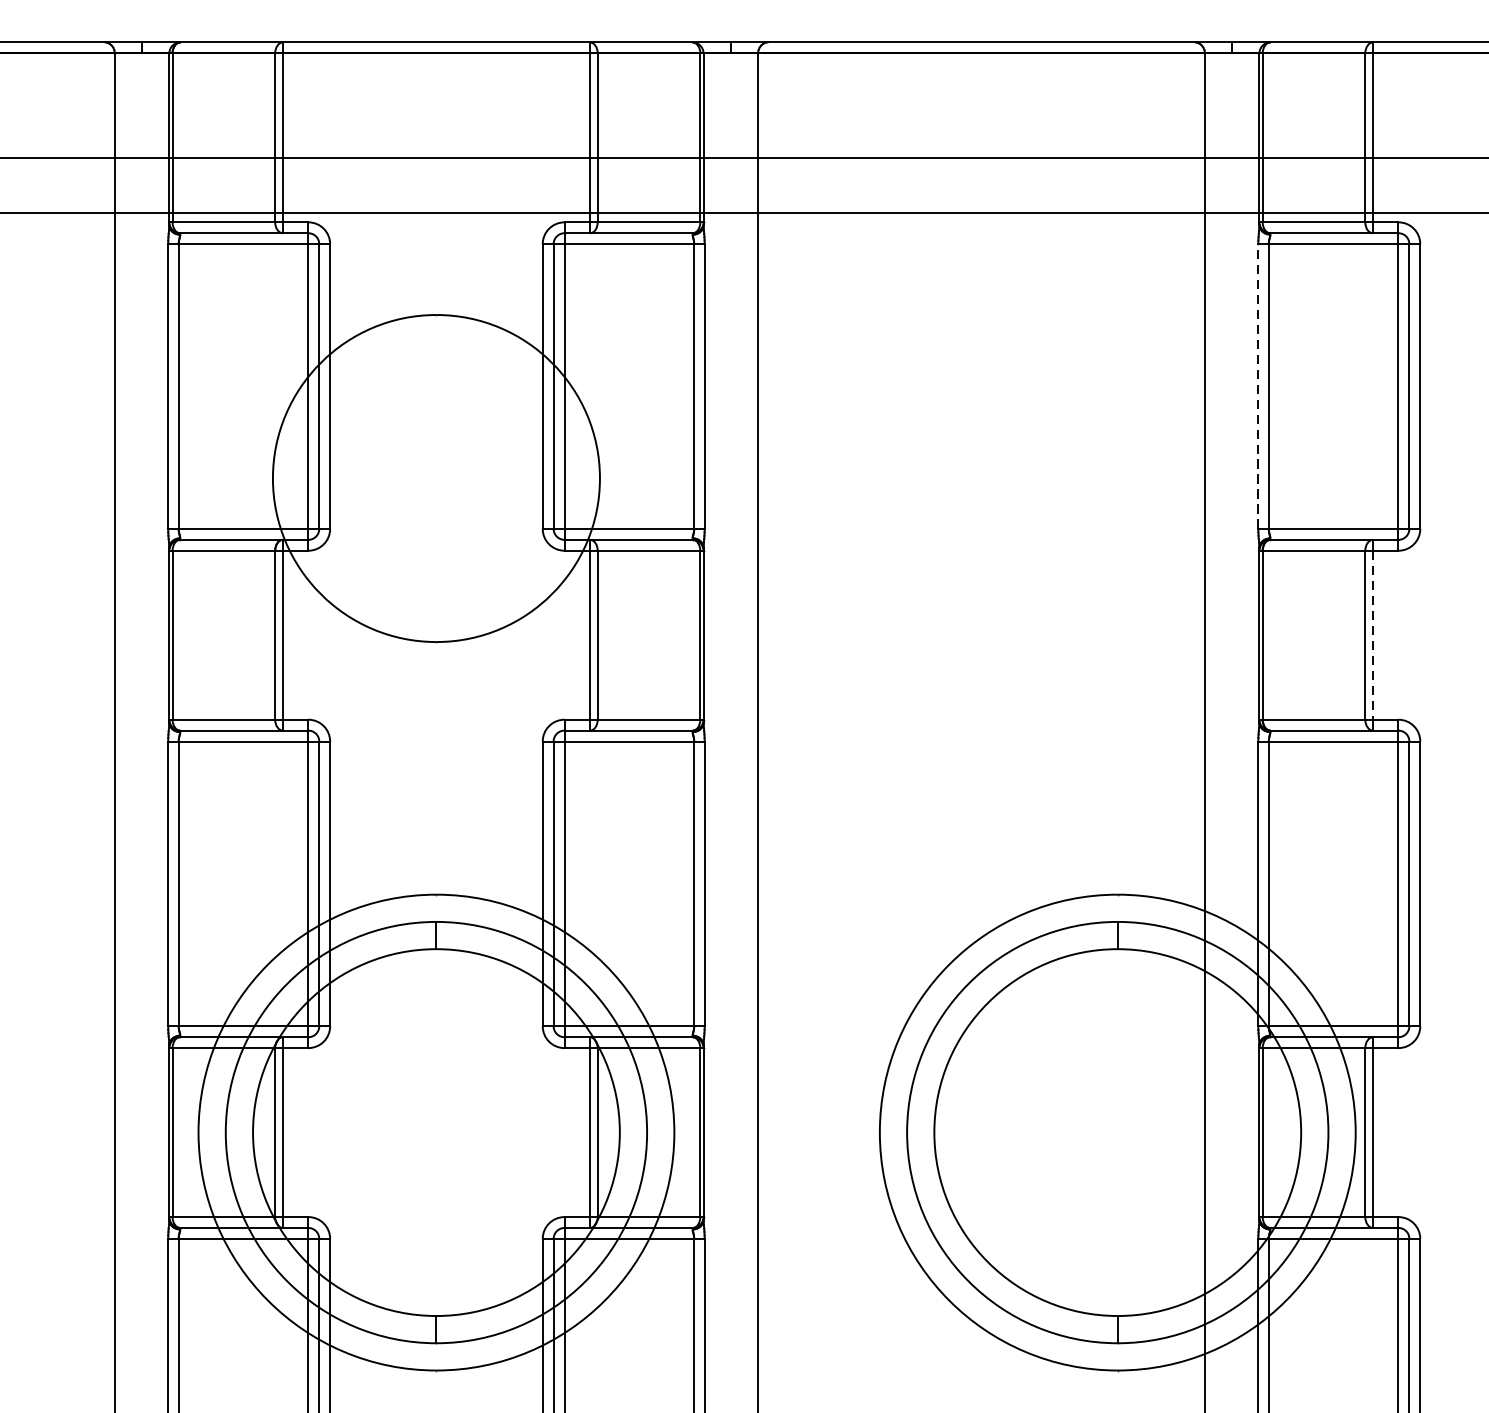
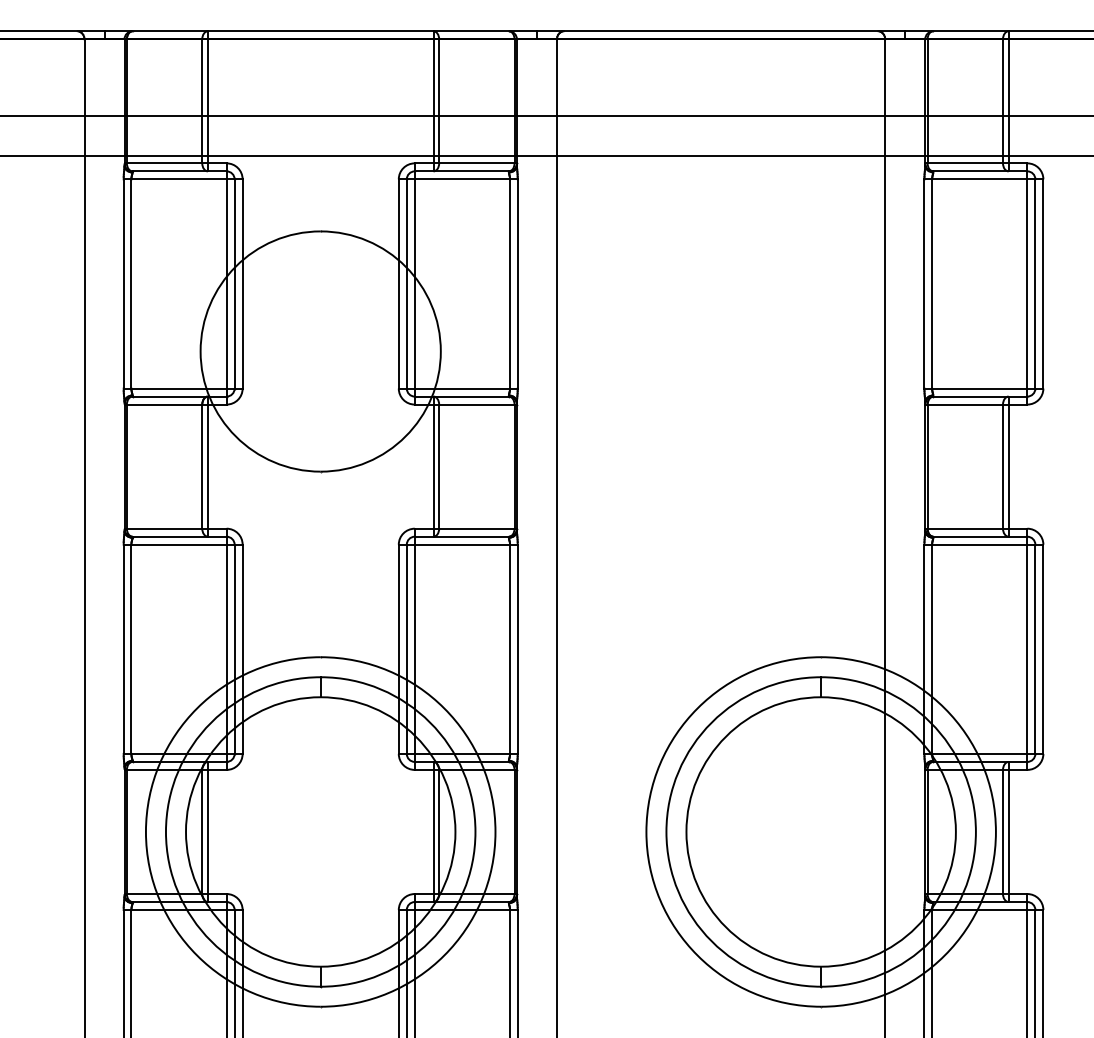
line: (1258, 385) -> (924, 283), dashed -> solid
line: (1372, 636) -> (1008, 467), dashed -> solid

